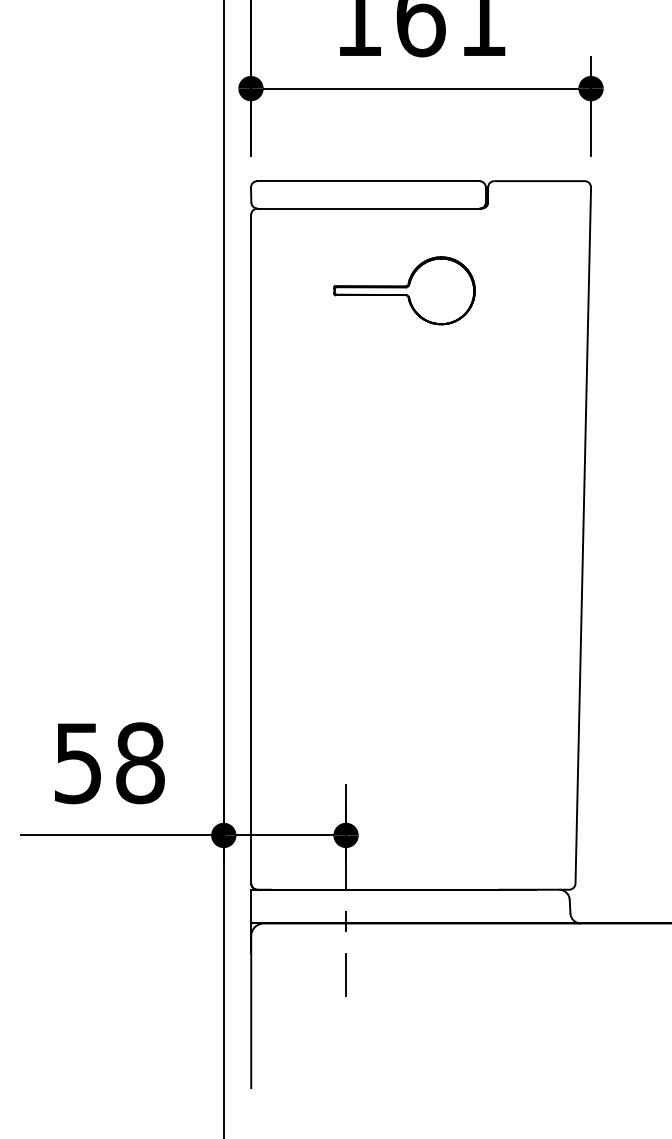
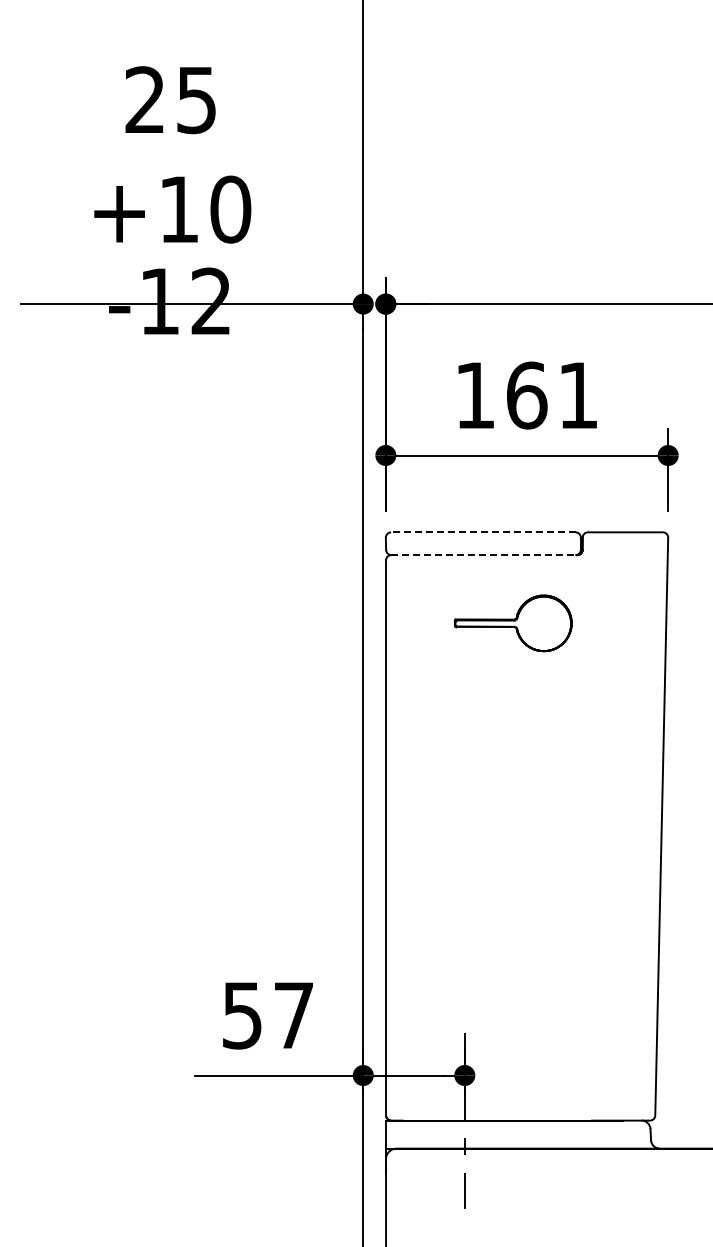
line: (367, 181) -> (482, 532), solid -> dashed
line: (368, 209) -> (483, 555), solid -> dashed
text: (140, 763) -> (294, 1015), 58 -> 57

